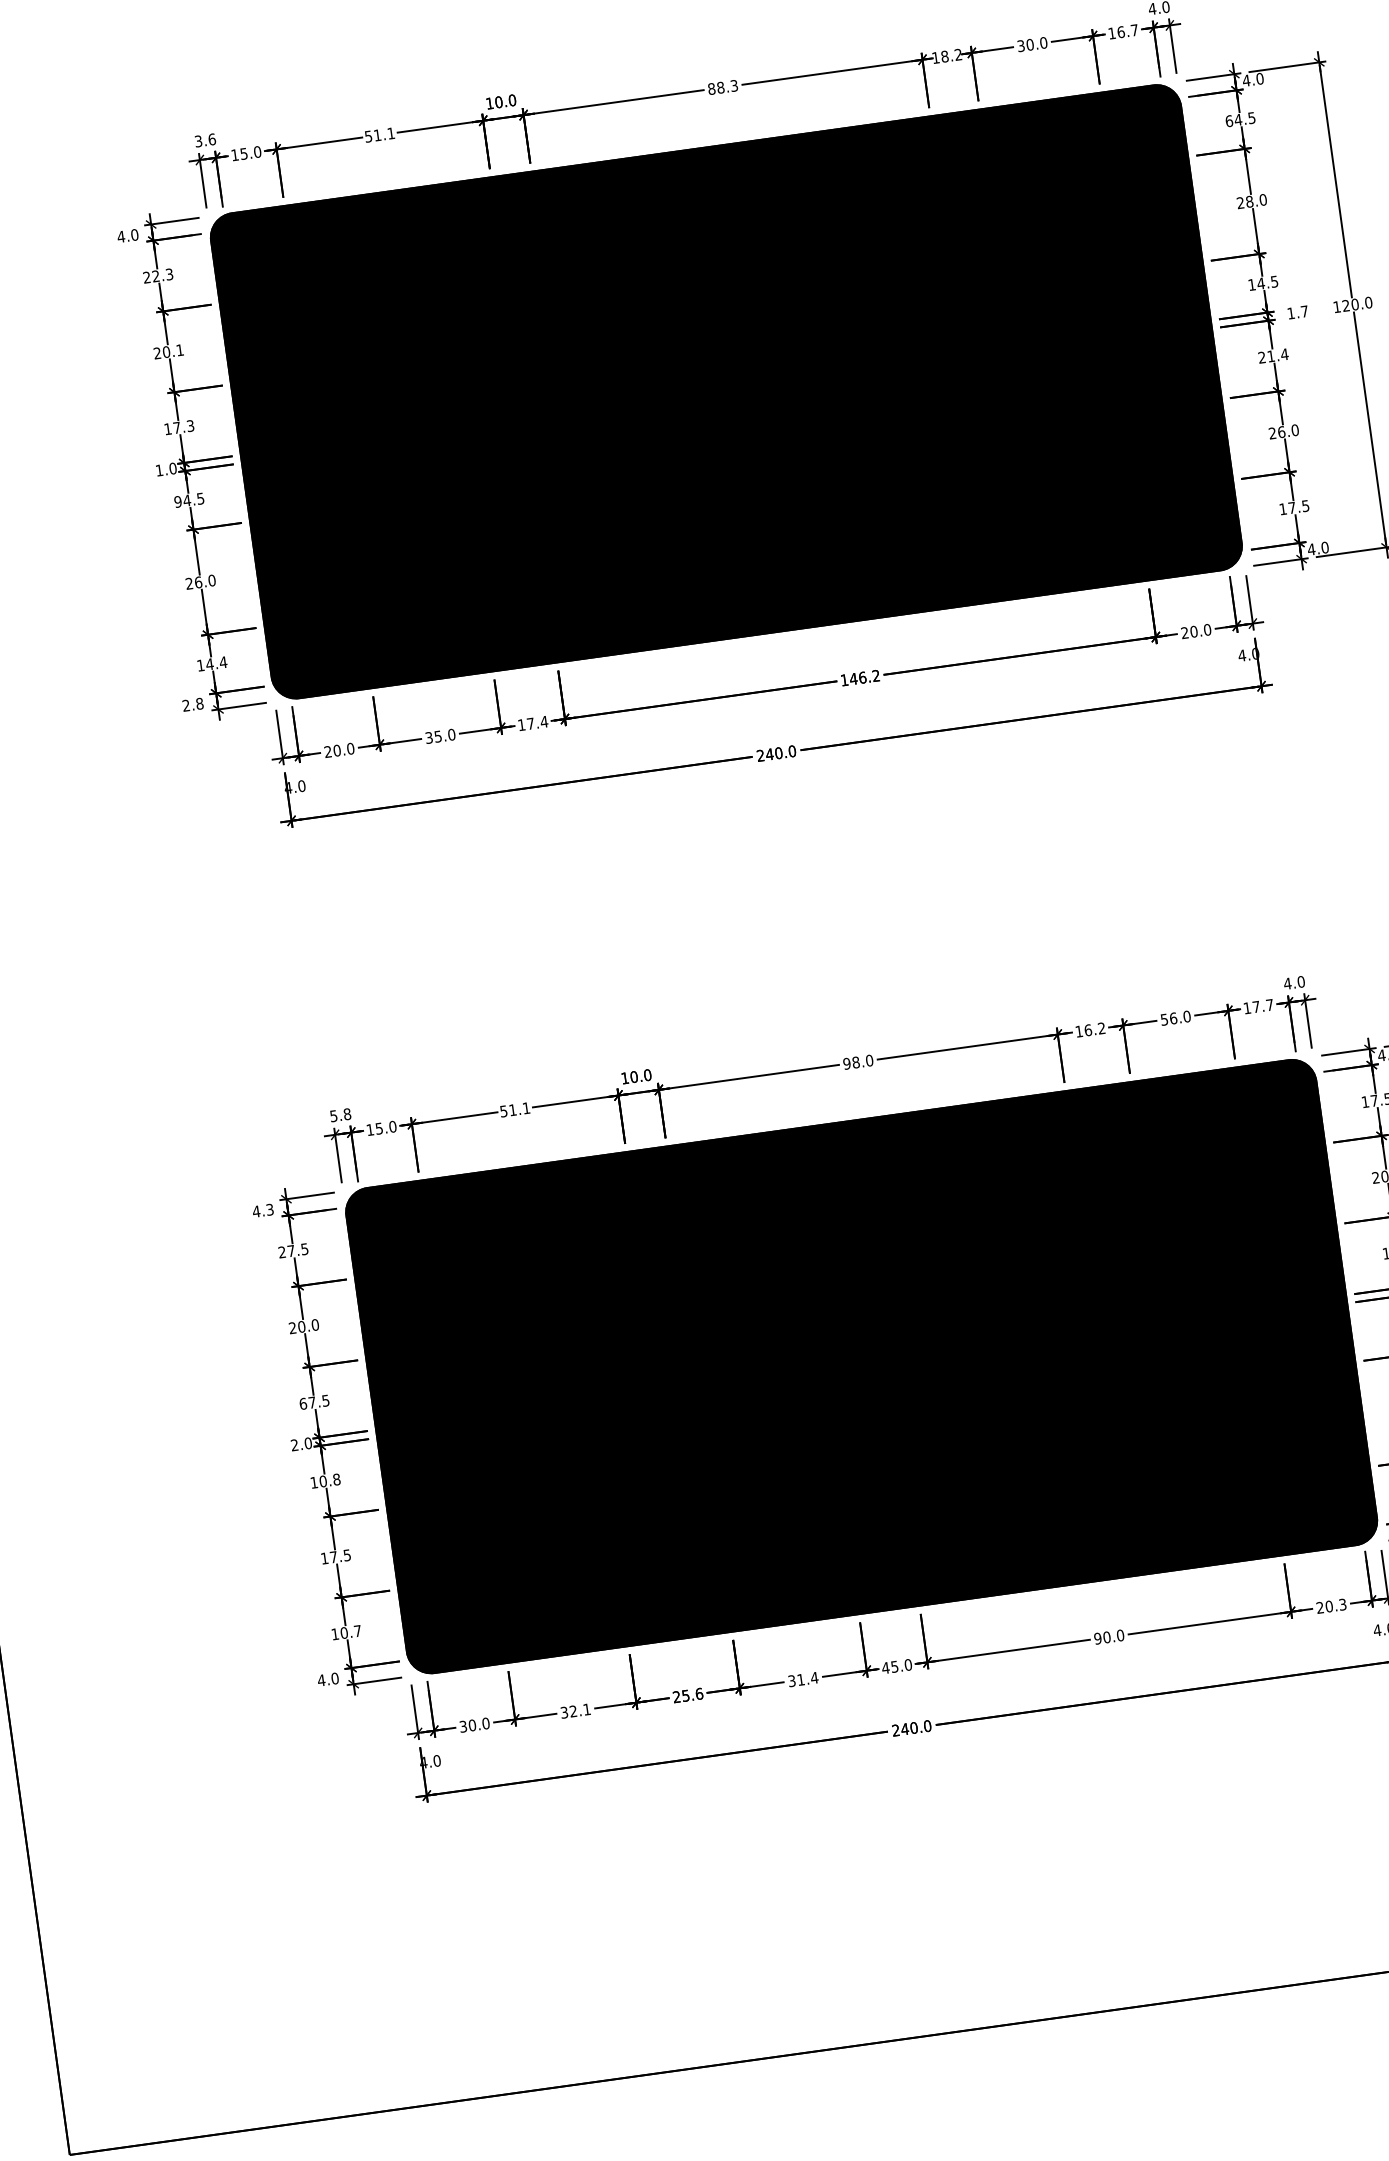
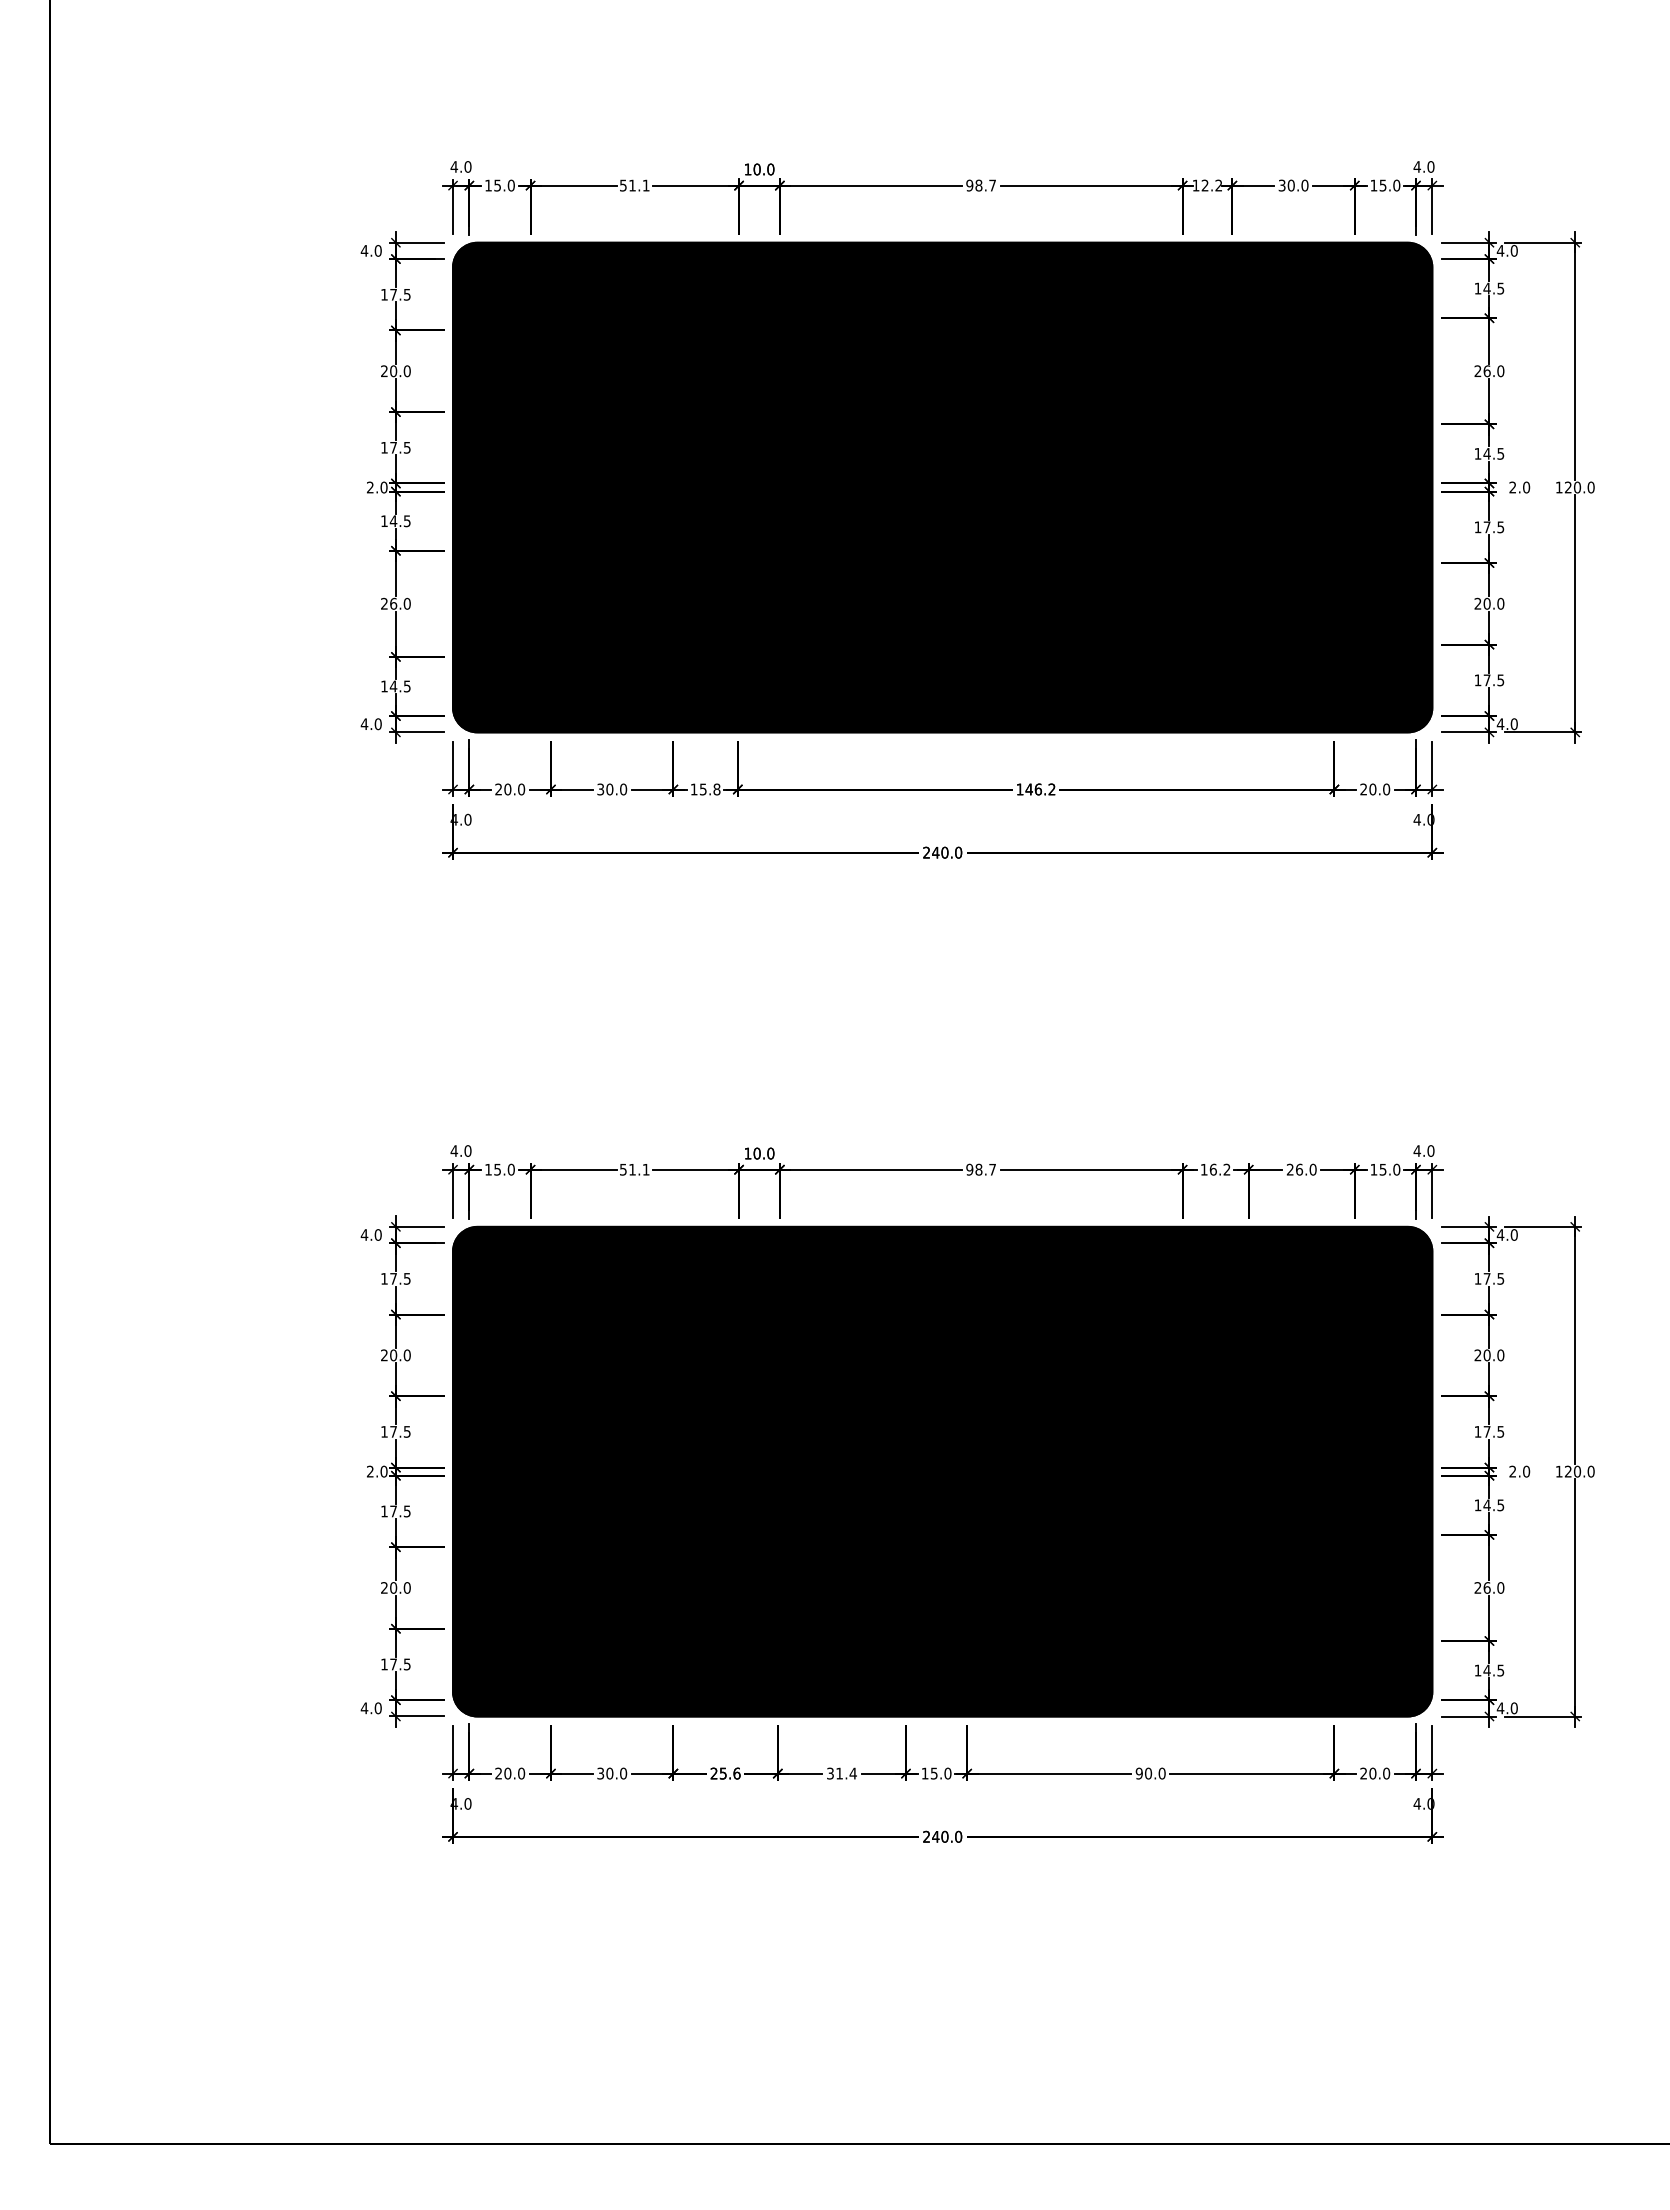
text: (1127, 31) -> (1389, 185), 16.7 -> 15.0
text: (944, 56) -> (1204, 185), 18.2 -> 12.2
text: (722, 87) -> (980, 185), 88.3 -> 98.7
text: (1228, 121) -> (1477, 288), 64.5 -> 14.5
text: (204, 140) -> (460, 166), 3.6 -> 4.0
text: (1248, 201) -> (1486, 370), 28.0 -> 26.0
text: (157, 275) -> (395, 294), 22.3 -> 17.5
text: (1297, 312) -> (1519, 487), 1.7 -> 2.0
text: (179, 350) -> (406, 371), 20.1 -> 20.0
text: (1273, 356) -> (1489, 527), 21.4 -> 17.5
text: (190, 424) -> (407, 446), 17.3 -> 17.5
text: (1280, 431) -> (1486, 603), 26.0 -> 20.0
text: (158, 470) -> (369, 487), 1.0 -> 2.0
text: (177, 502) -> (383, 521), 94.5 -> 14.5
text: (222, 662) -> (406, 686), 14.4 -> 14.5
text: (192, 704) -> (370, 723), 2.8 -> 4.0
text: (536, 722) -> (709, 789), 17.4 -> 15.8
text: (437, 736) -> (609, 789), 35.0 -> 30.0
text: (1262, 1005) -> (1389, 1169), 17.7 -> 15.0
text: (1164, 1019) -> (1290, 1169), 56.0 -> 26.0
text: (869, 1060) -> (992, 1169), 98.0 -> 98.7
text: (339, 1114) -> (460, 1150), 5.8 -> 4.0
text: (269, 1209) -> (377, 1234), 4.3 -> 4.0
text: (282, 1251) -> (384, 1278), 27.5 -> 17.5
text: (303, 1403) -> (384, 1431), 67.5 -> 17.5
text: (330, 1480) -> (400, 1511), 10.8 -> 17.5
text: (335, 1556) -> (395, 1587), 17.5 -> 20.0
text: (1342, 1604) -> (1386, 1773), 20.3 -> 20.0
text: (351, 1632) -> (400, 1664), 10.7 -> 17.5
text: (885, 1668) -> (924, 1773), 45.0 -> 15.0
text: (580, 1710) -> (616, 1773), 32.1 -> 30.0
text: (463, 1726) -> (498, 1773), 30.0 -> 20.0

